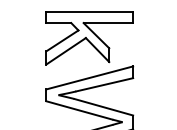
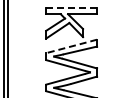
line: (89, 13) -> (71, 8), solid -> dashed
line: (89, 78) -> (71, 46), solid -> dashed

